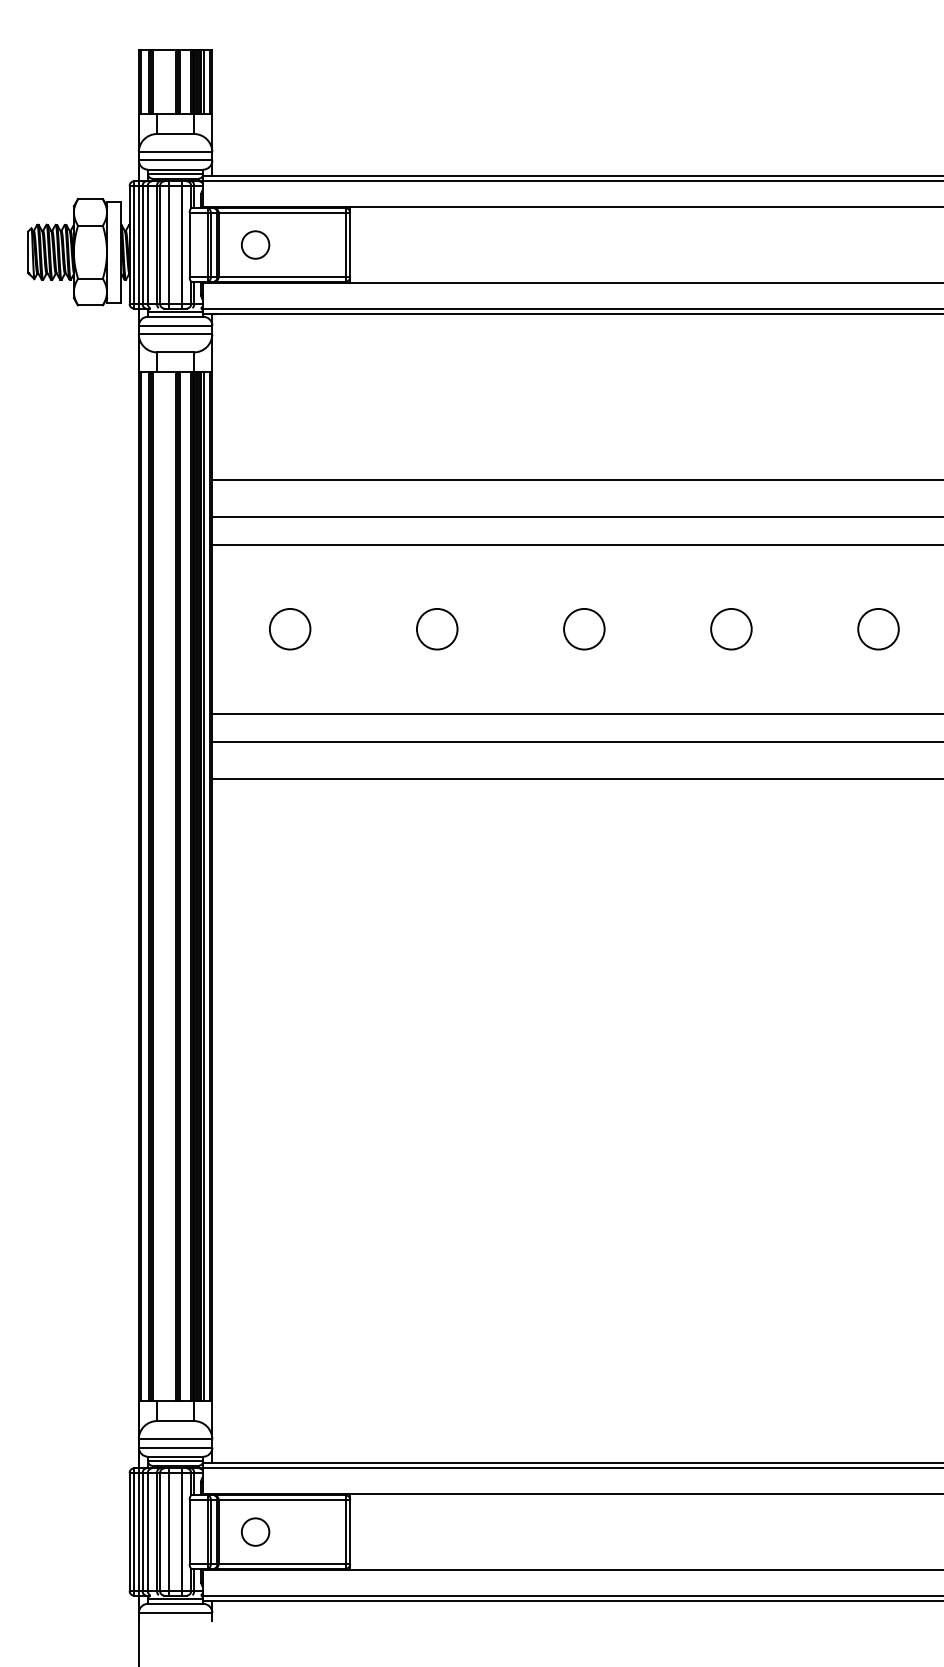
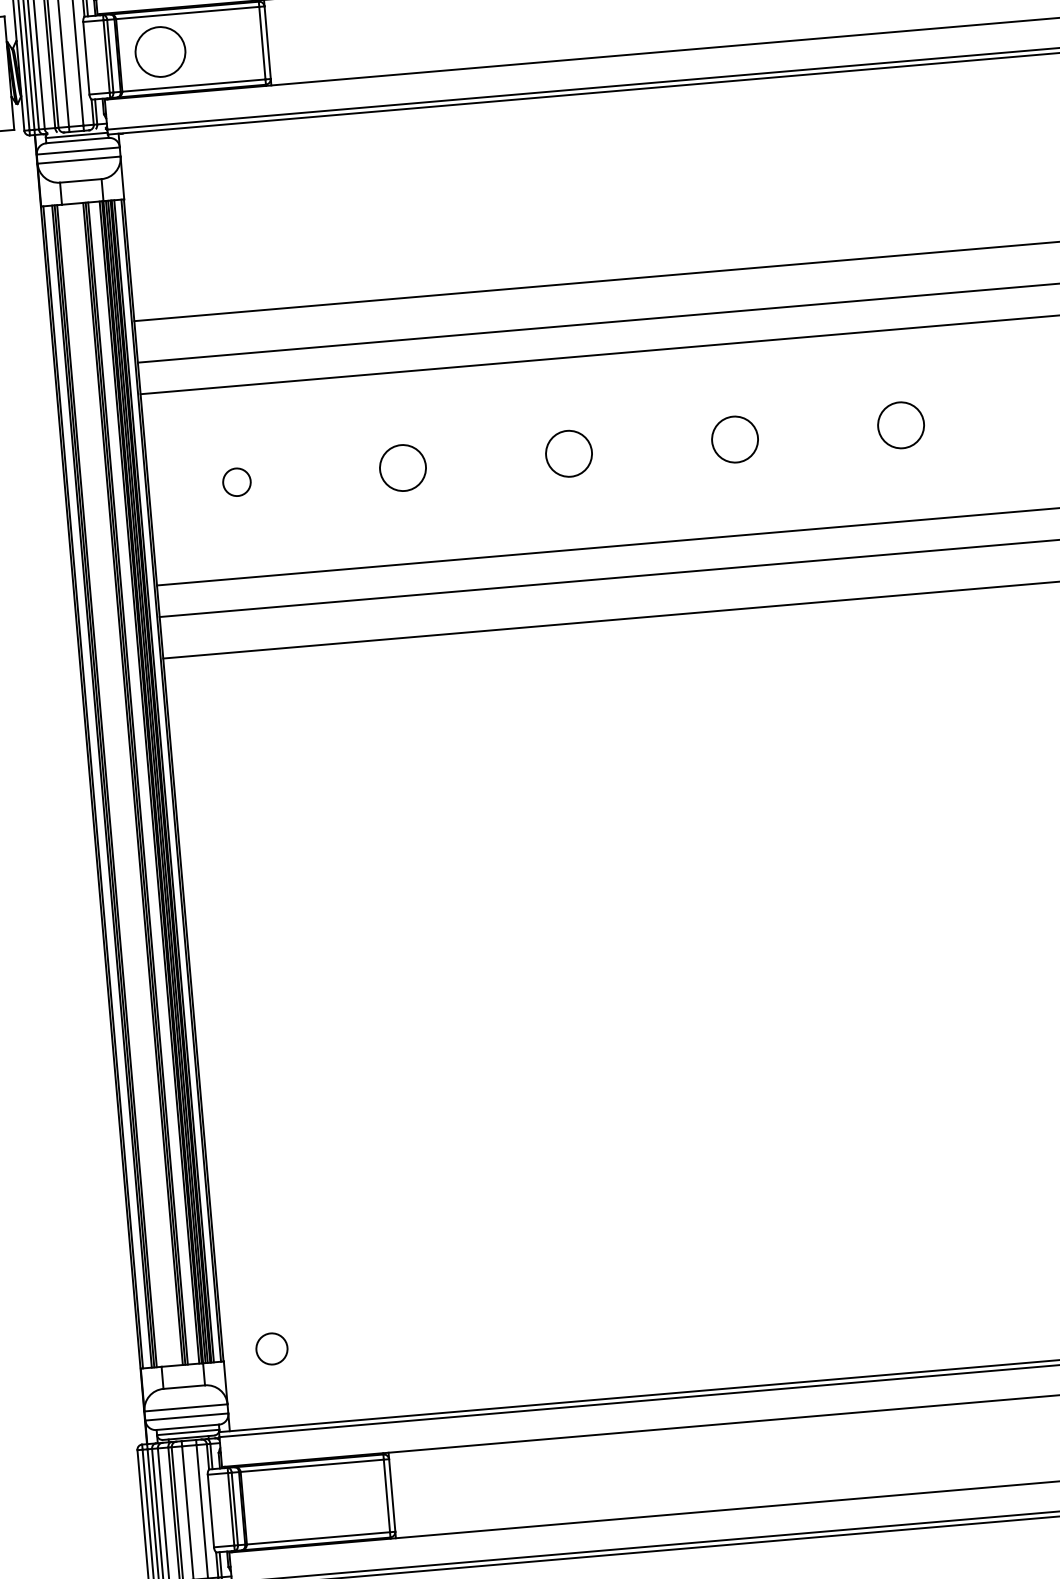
circle: (255, 244) -> (160, 51), size x1.6
circle: (289, 628) -> (236, 481), size x0.6
circle: (255, 1531) -> (271, 1348), moved

